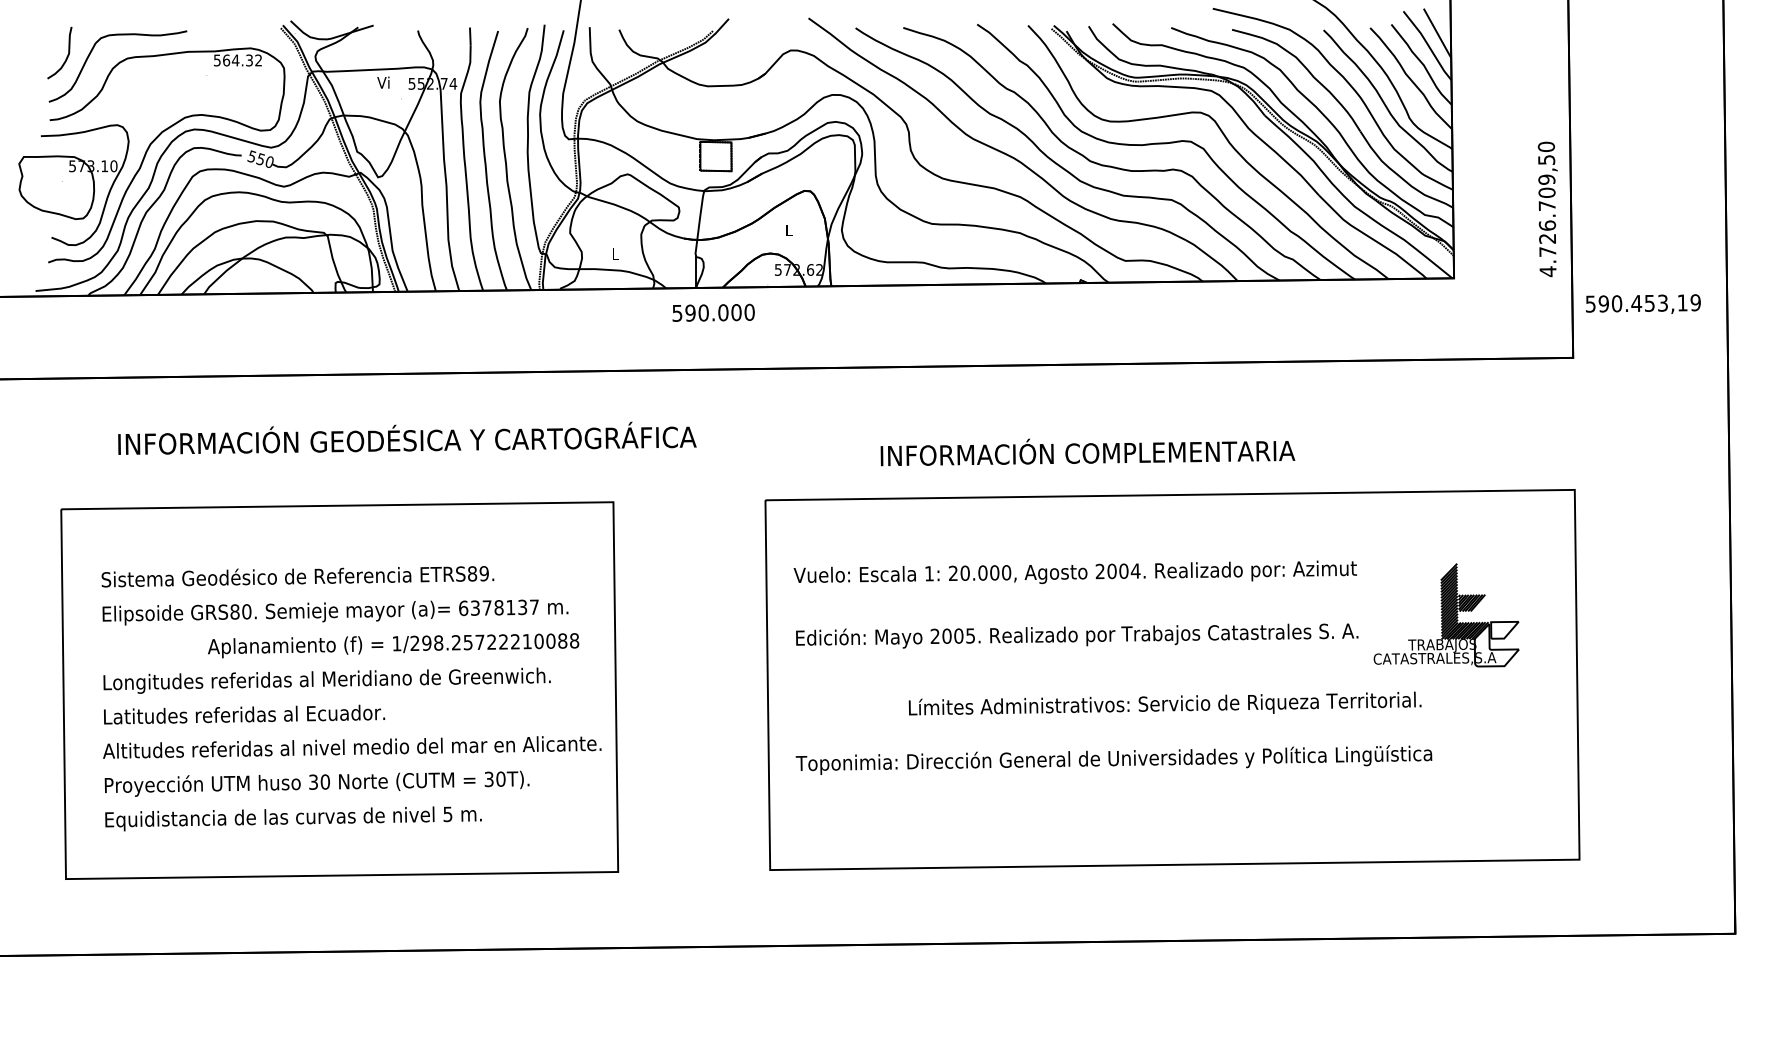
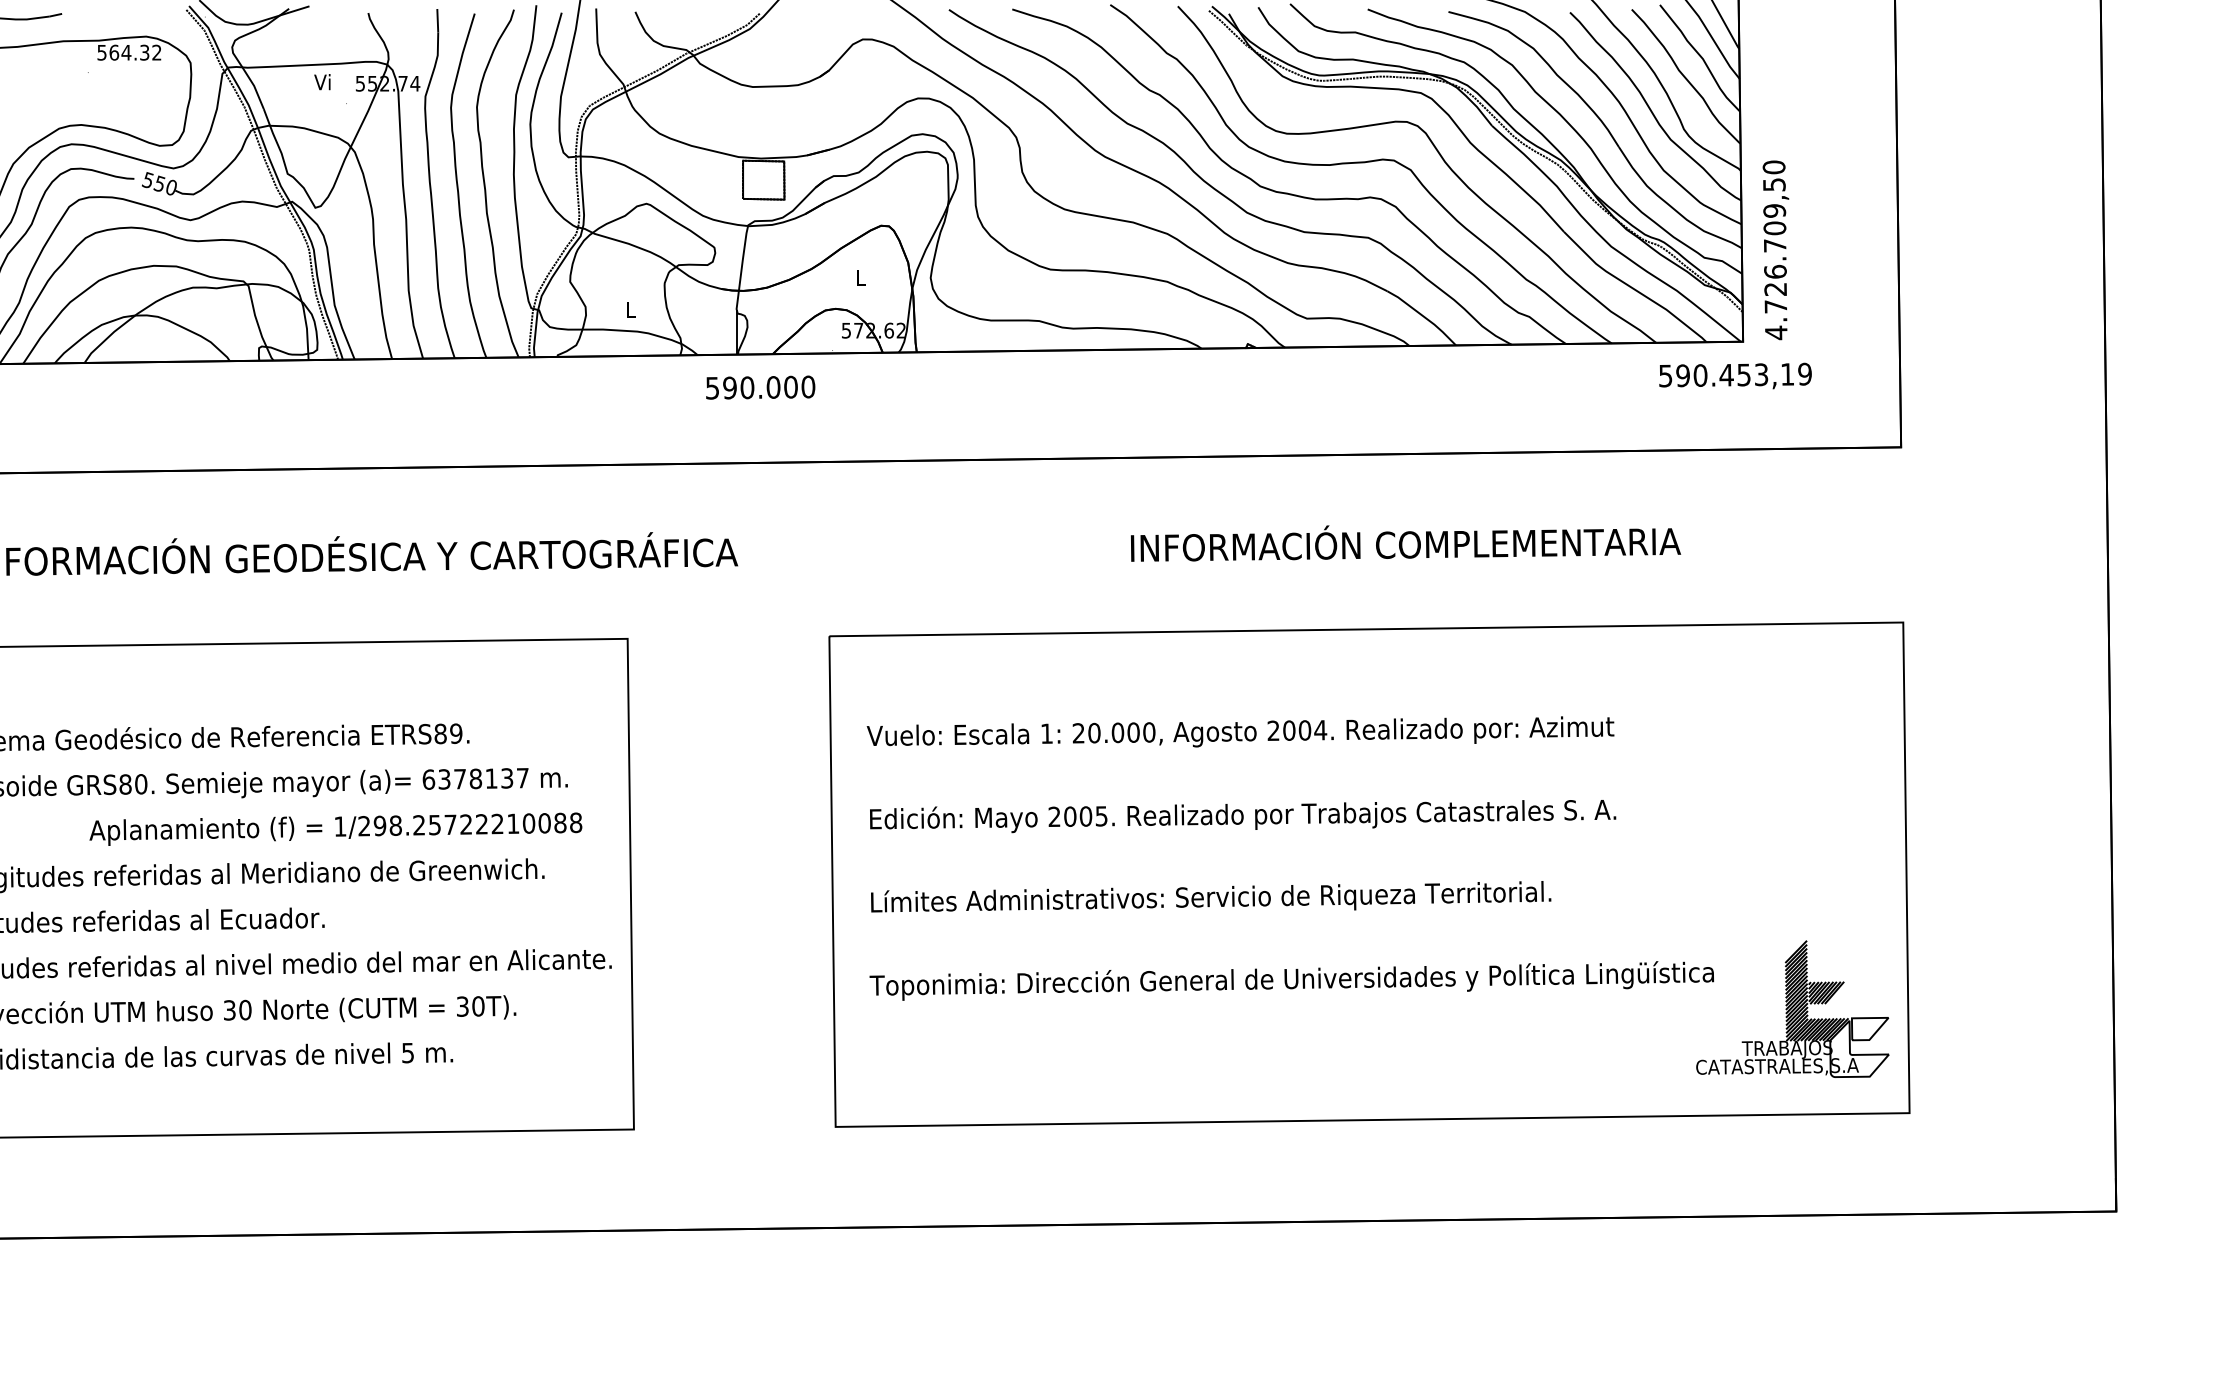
text: (1547, 209) -> (1775, 250), moved
text: (1643, 303) -> (1735, 375), moved
text: (1087, 452) -> (1405, 543), moved
part: (1446, 615) -> (1792, 1009), moved
text: (1164, 703) -> (1210, 896), moved

